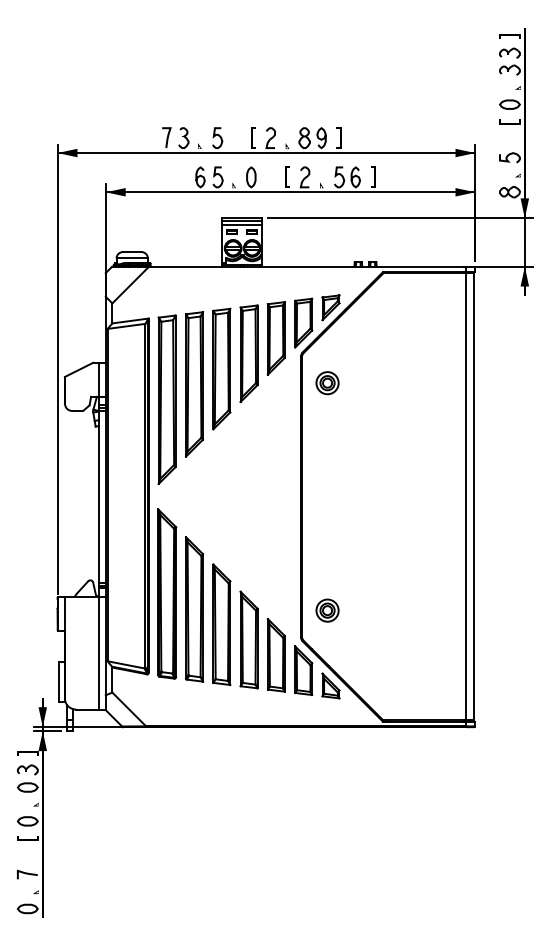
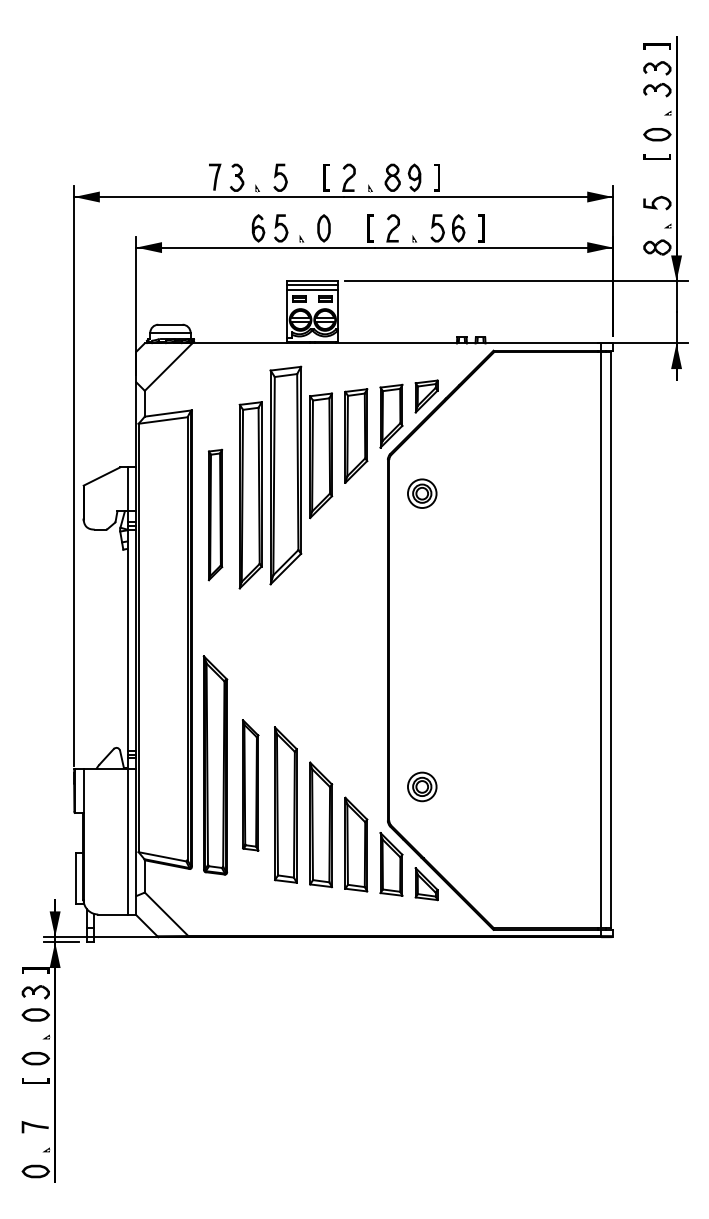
part: (221, 369) -> (285, 475), size x1.4
part: (167, 399) -> (215, 514), size x0.6
part: (194, 609) -> (250, 785), size x0.7

